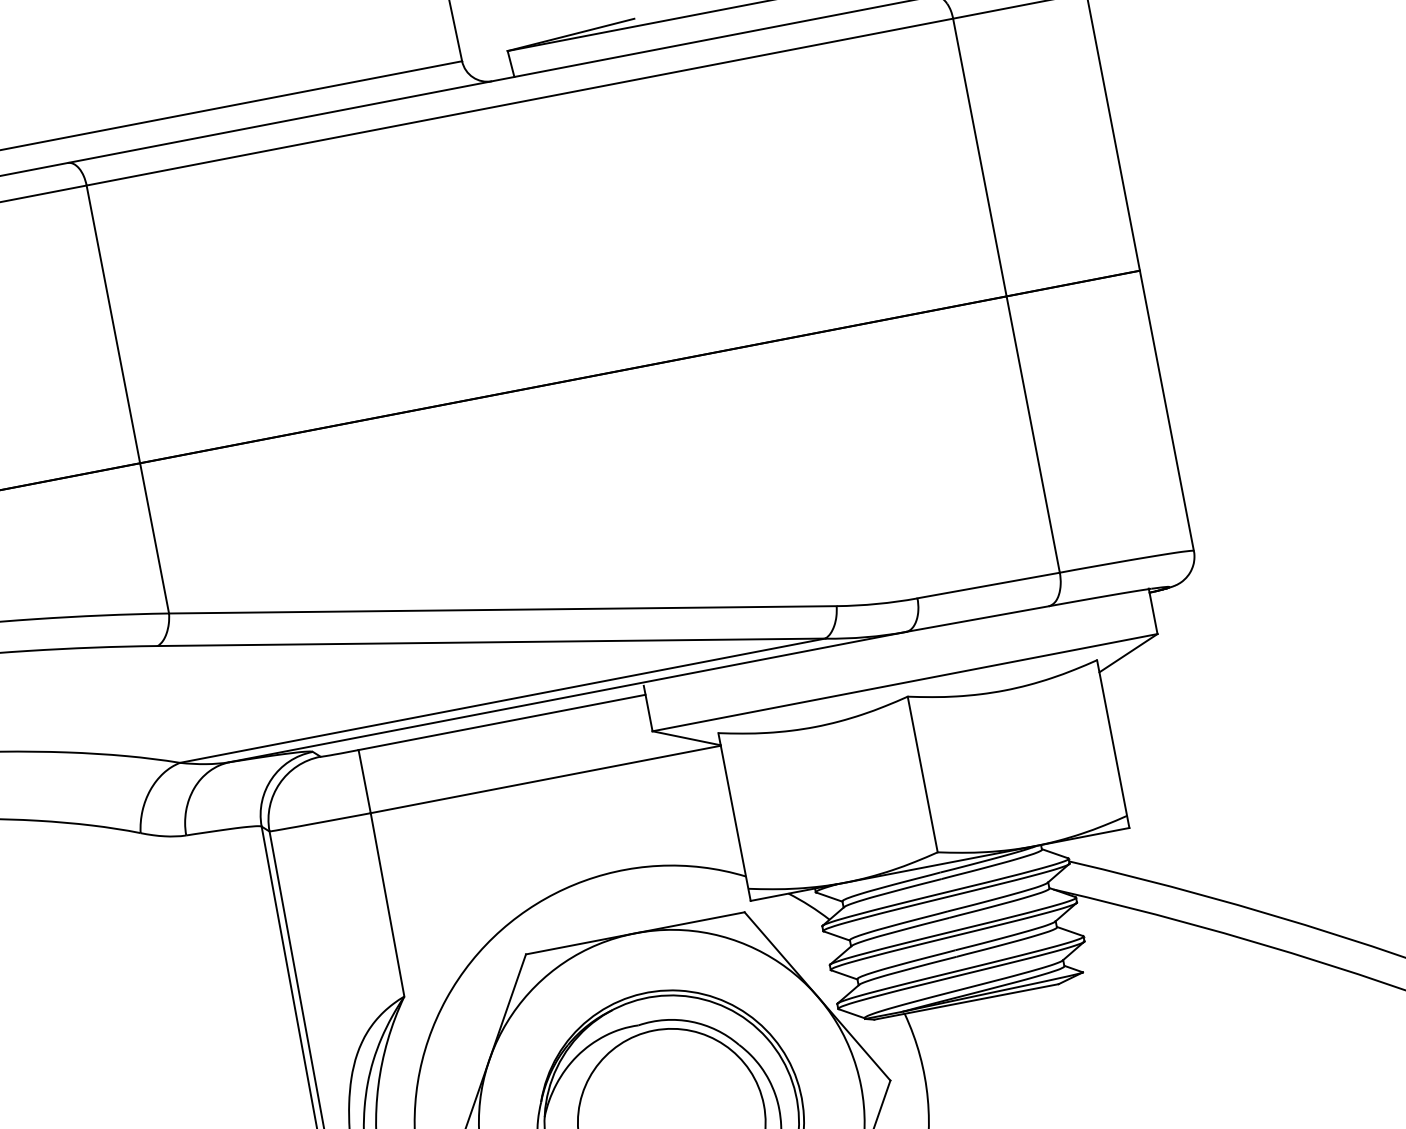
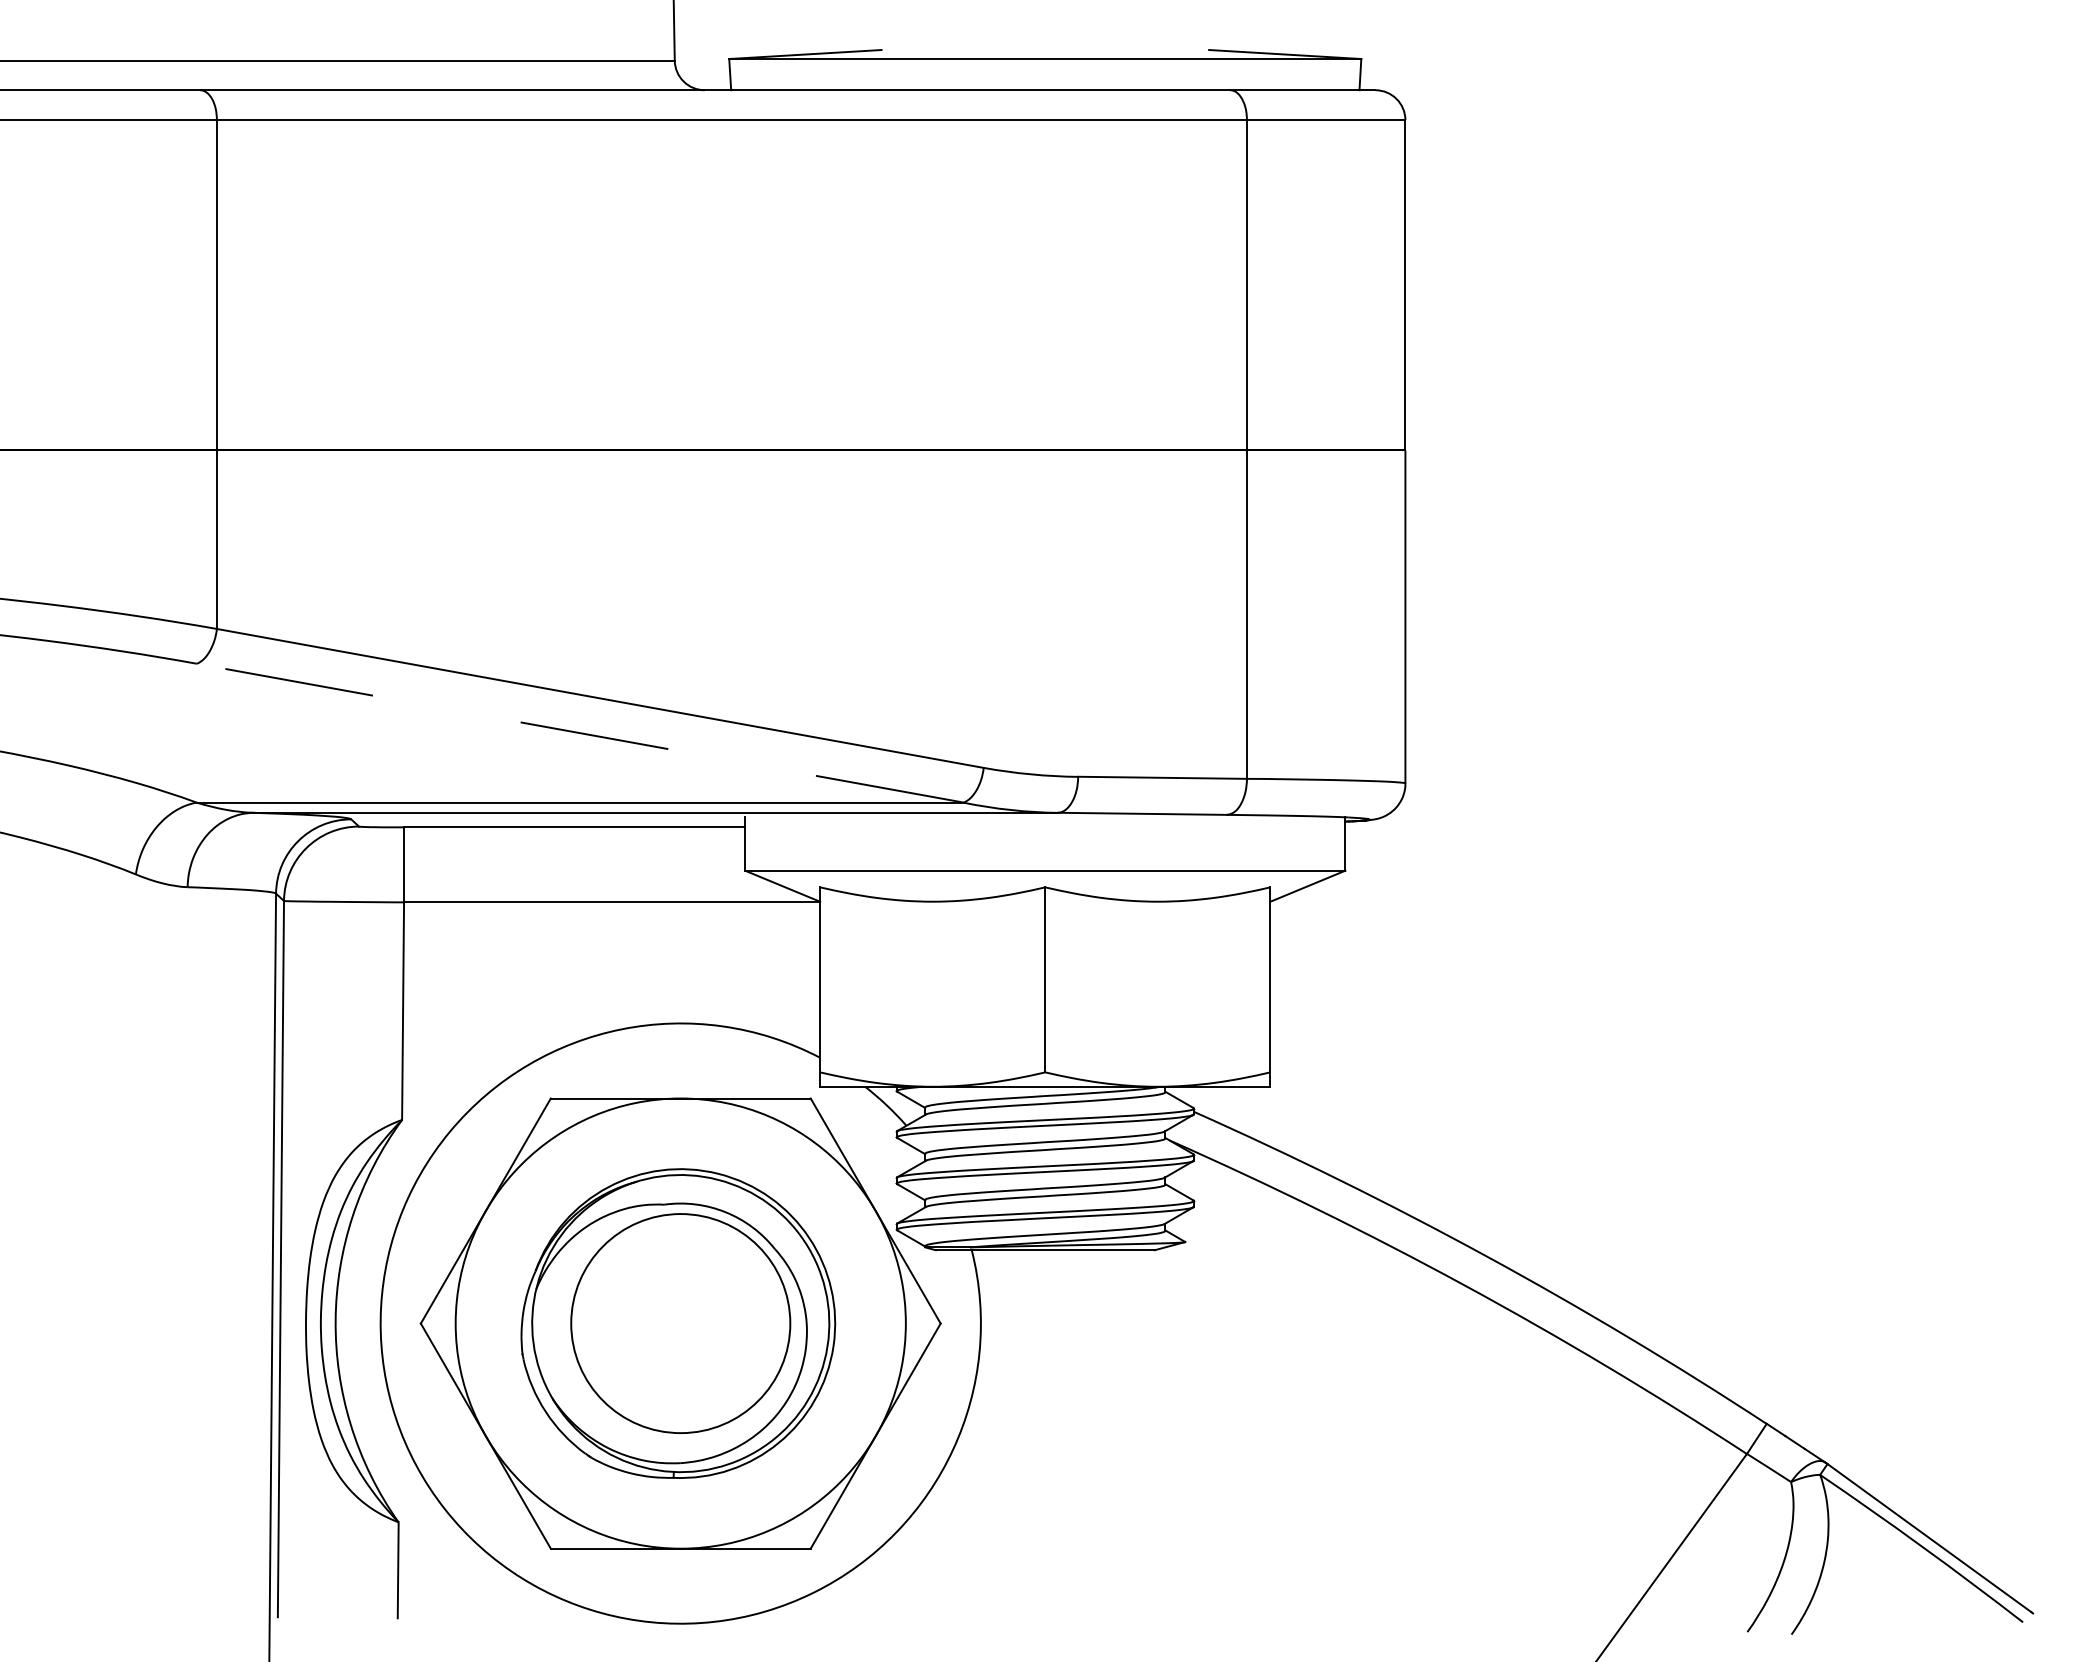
line: (491, 642) -> (580, 733), solid -> dashed

